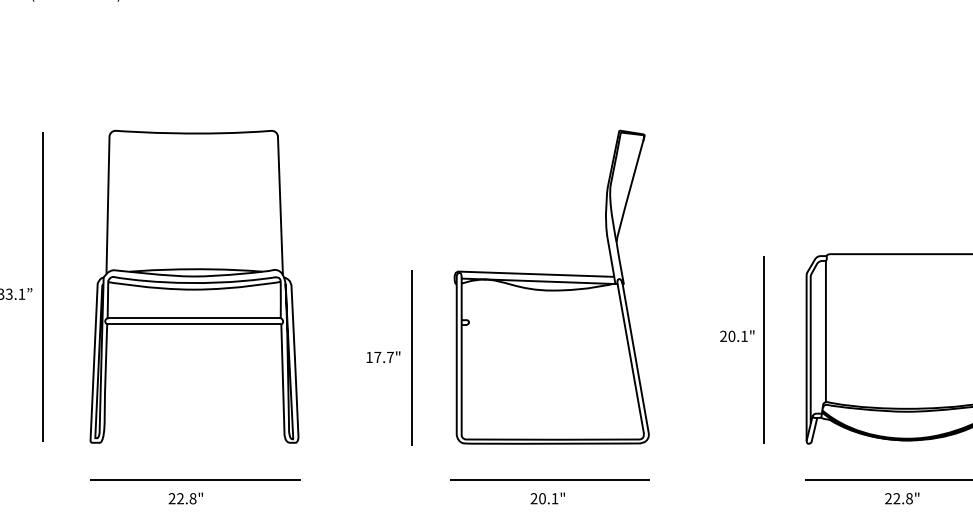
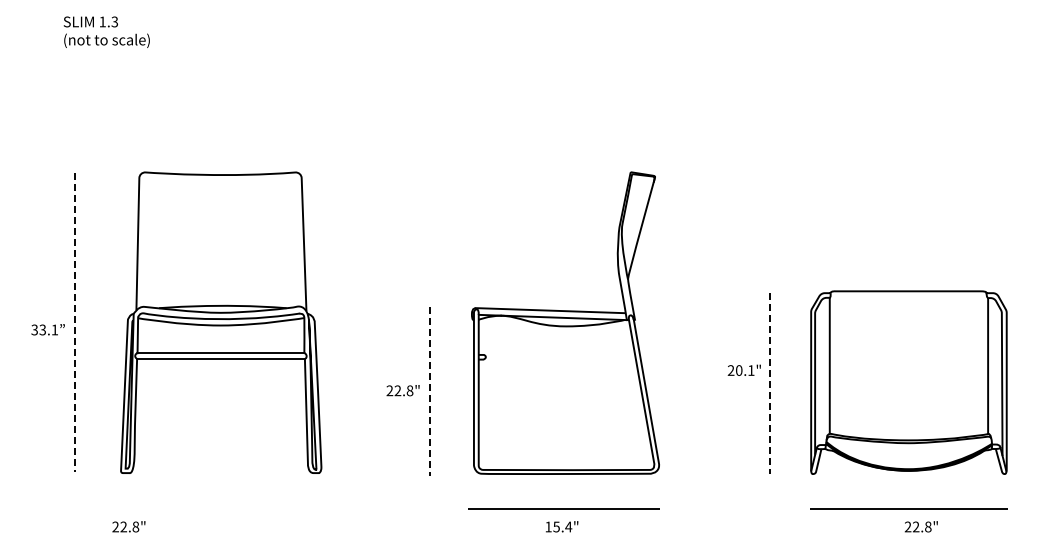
line: (43, 287) -> (75, 323), solid -> dashed
line: (764, 349) -> (770, 383), solid -> dashed
text: (379, 357) -> (399, 390), 17.7" -> 22.8"
line: (411, 358) -> (430, 391), solid -> dashed
line: (195, 479) -> (222, 508), removed
text: (185, 498) -> (128, 526), moved
text: (544, 498) -> (558, 526), 20.1" -> 15.4"
text: (901, 498) -> (920, 526), moved

